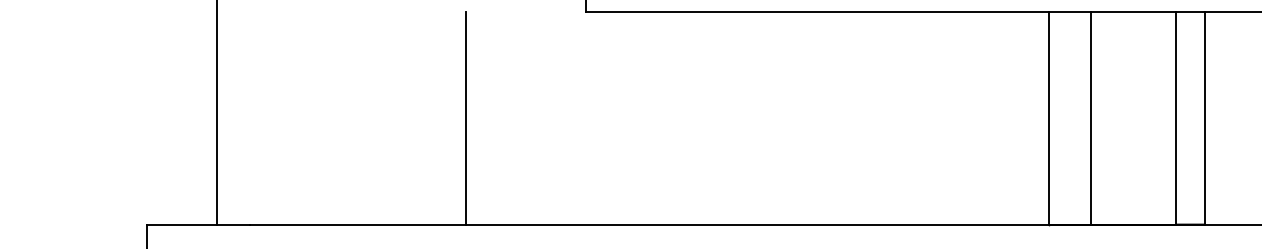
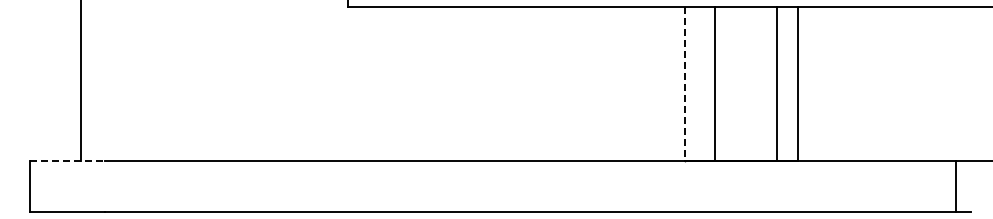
line: (465, 117) -> (261, 83), removed
line: (1049, 119) -> (685, 84), solid -> dashed
line: (198, 225) -> (67, 161), solid -> dashed

